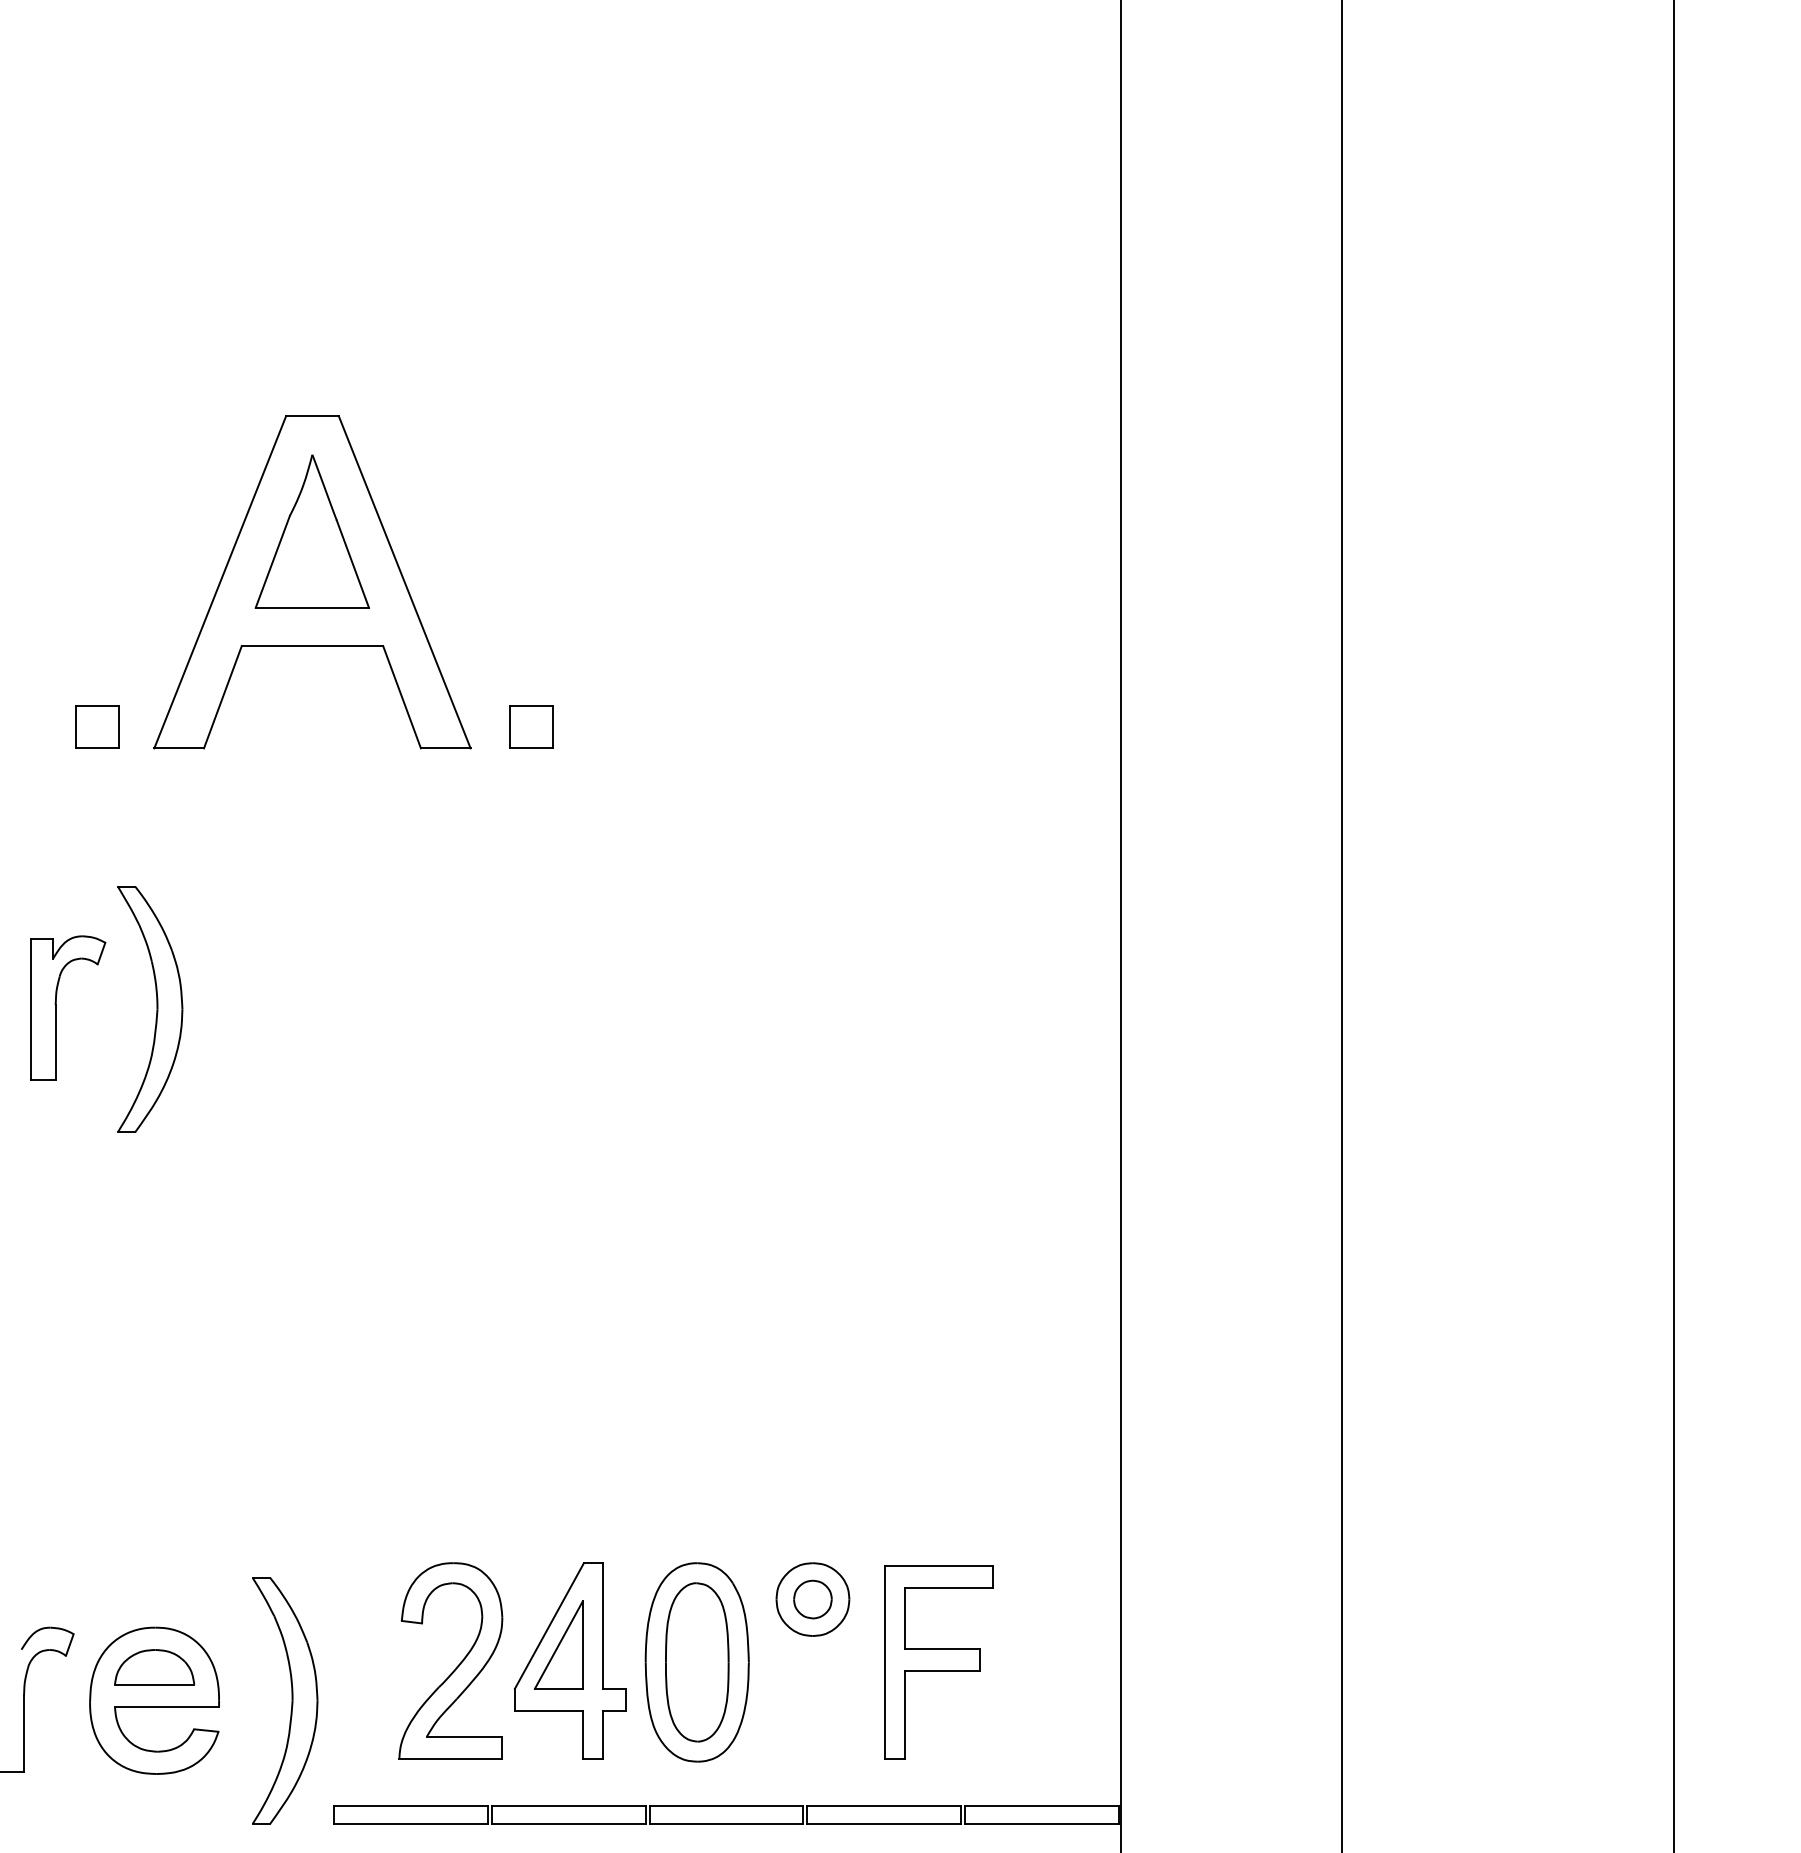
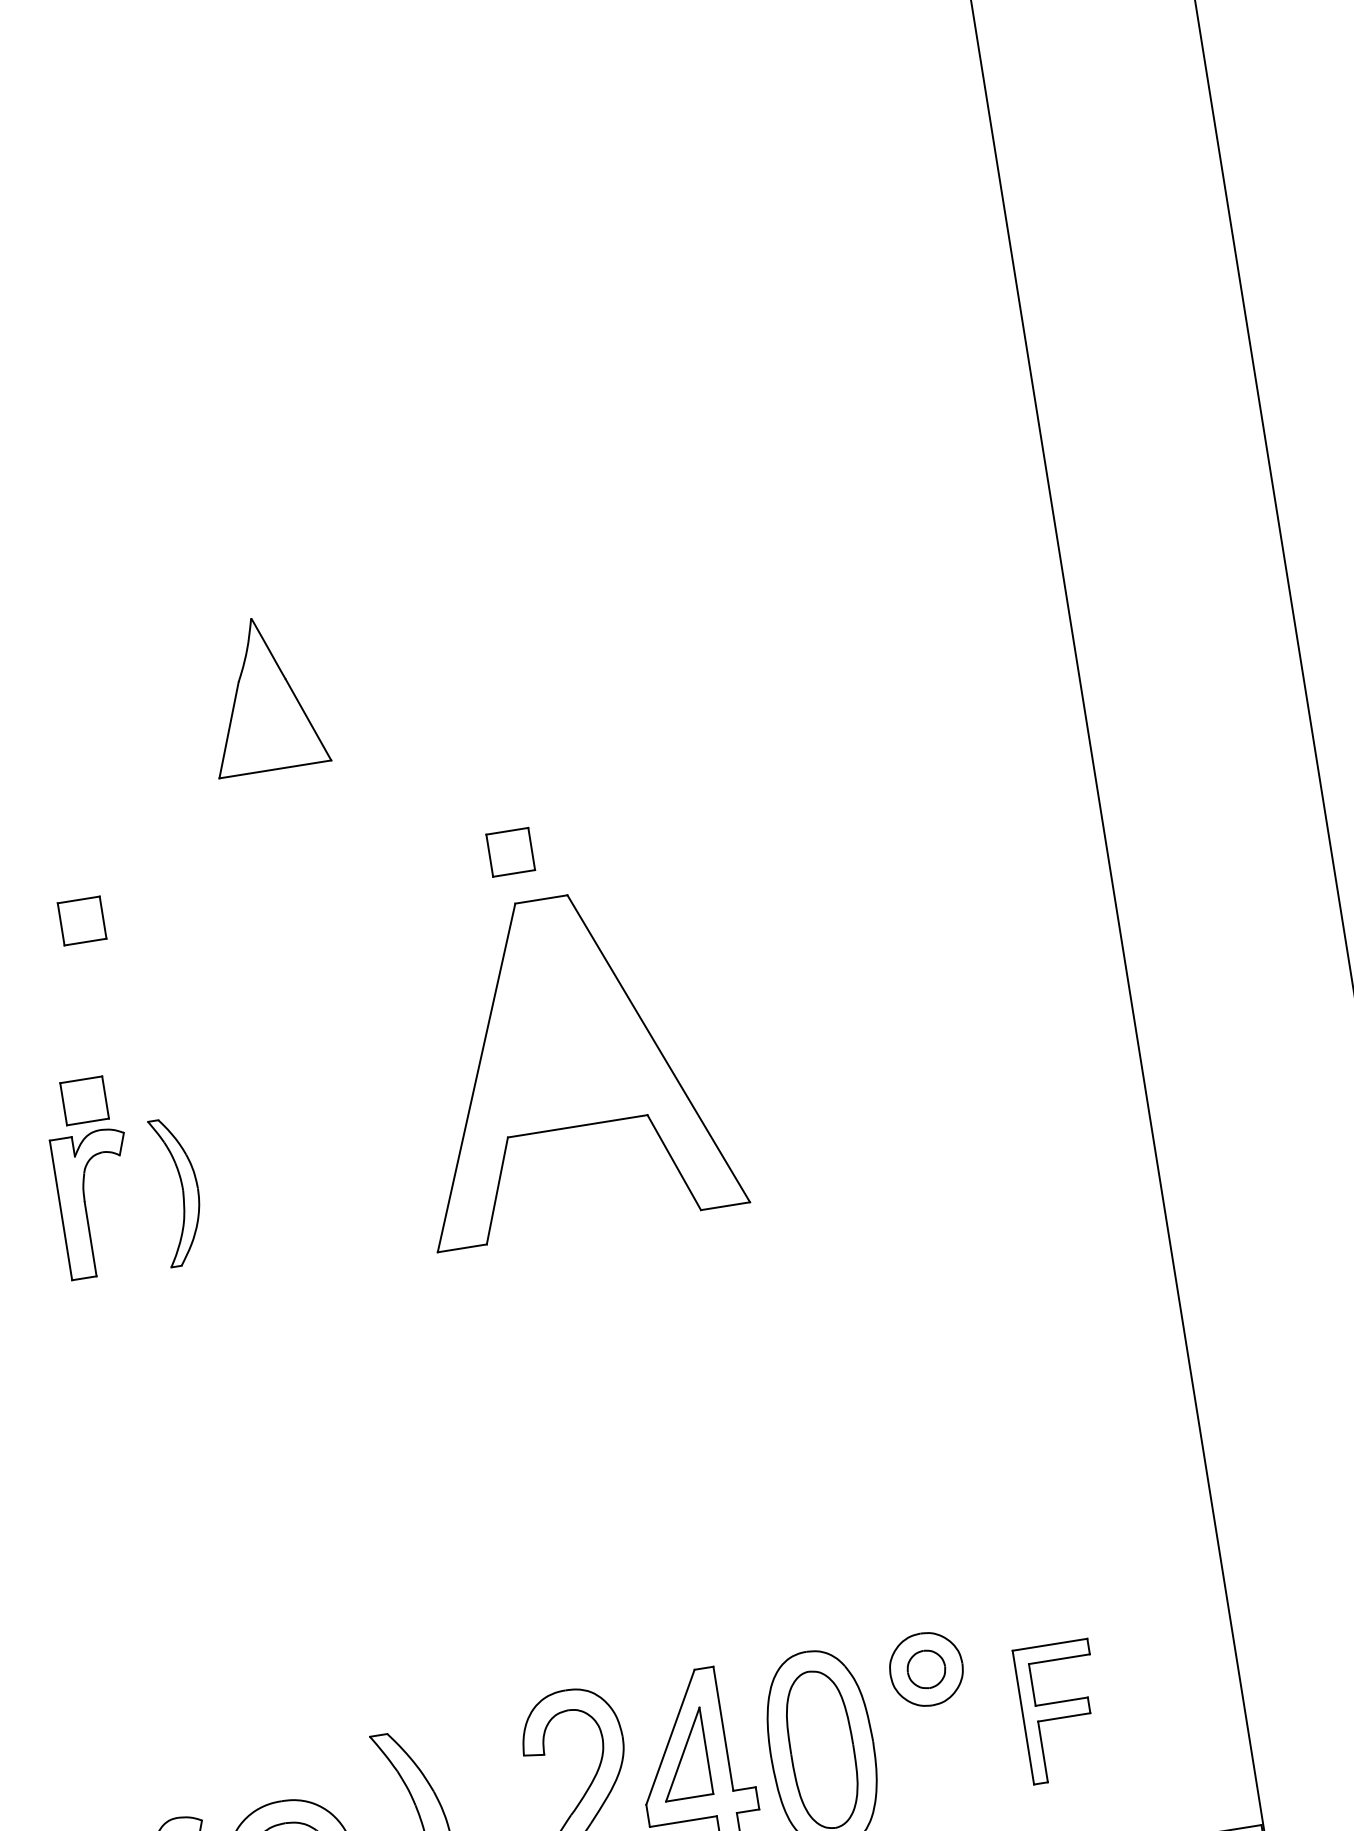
part: (312, 582) -> (567, 1063), moved
part: (71, 904) -> (84, 1100), added
part: (150, 1009) -> (179, 1191), size x0.6
part: (938, 1662) -> (1060, 1711), size x0.7

